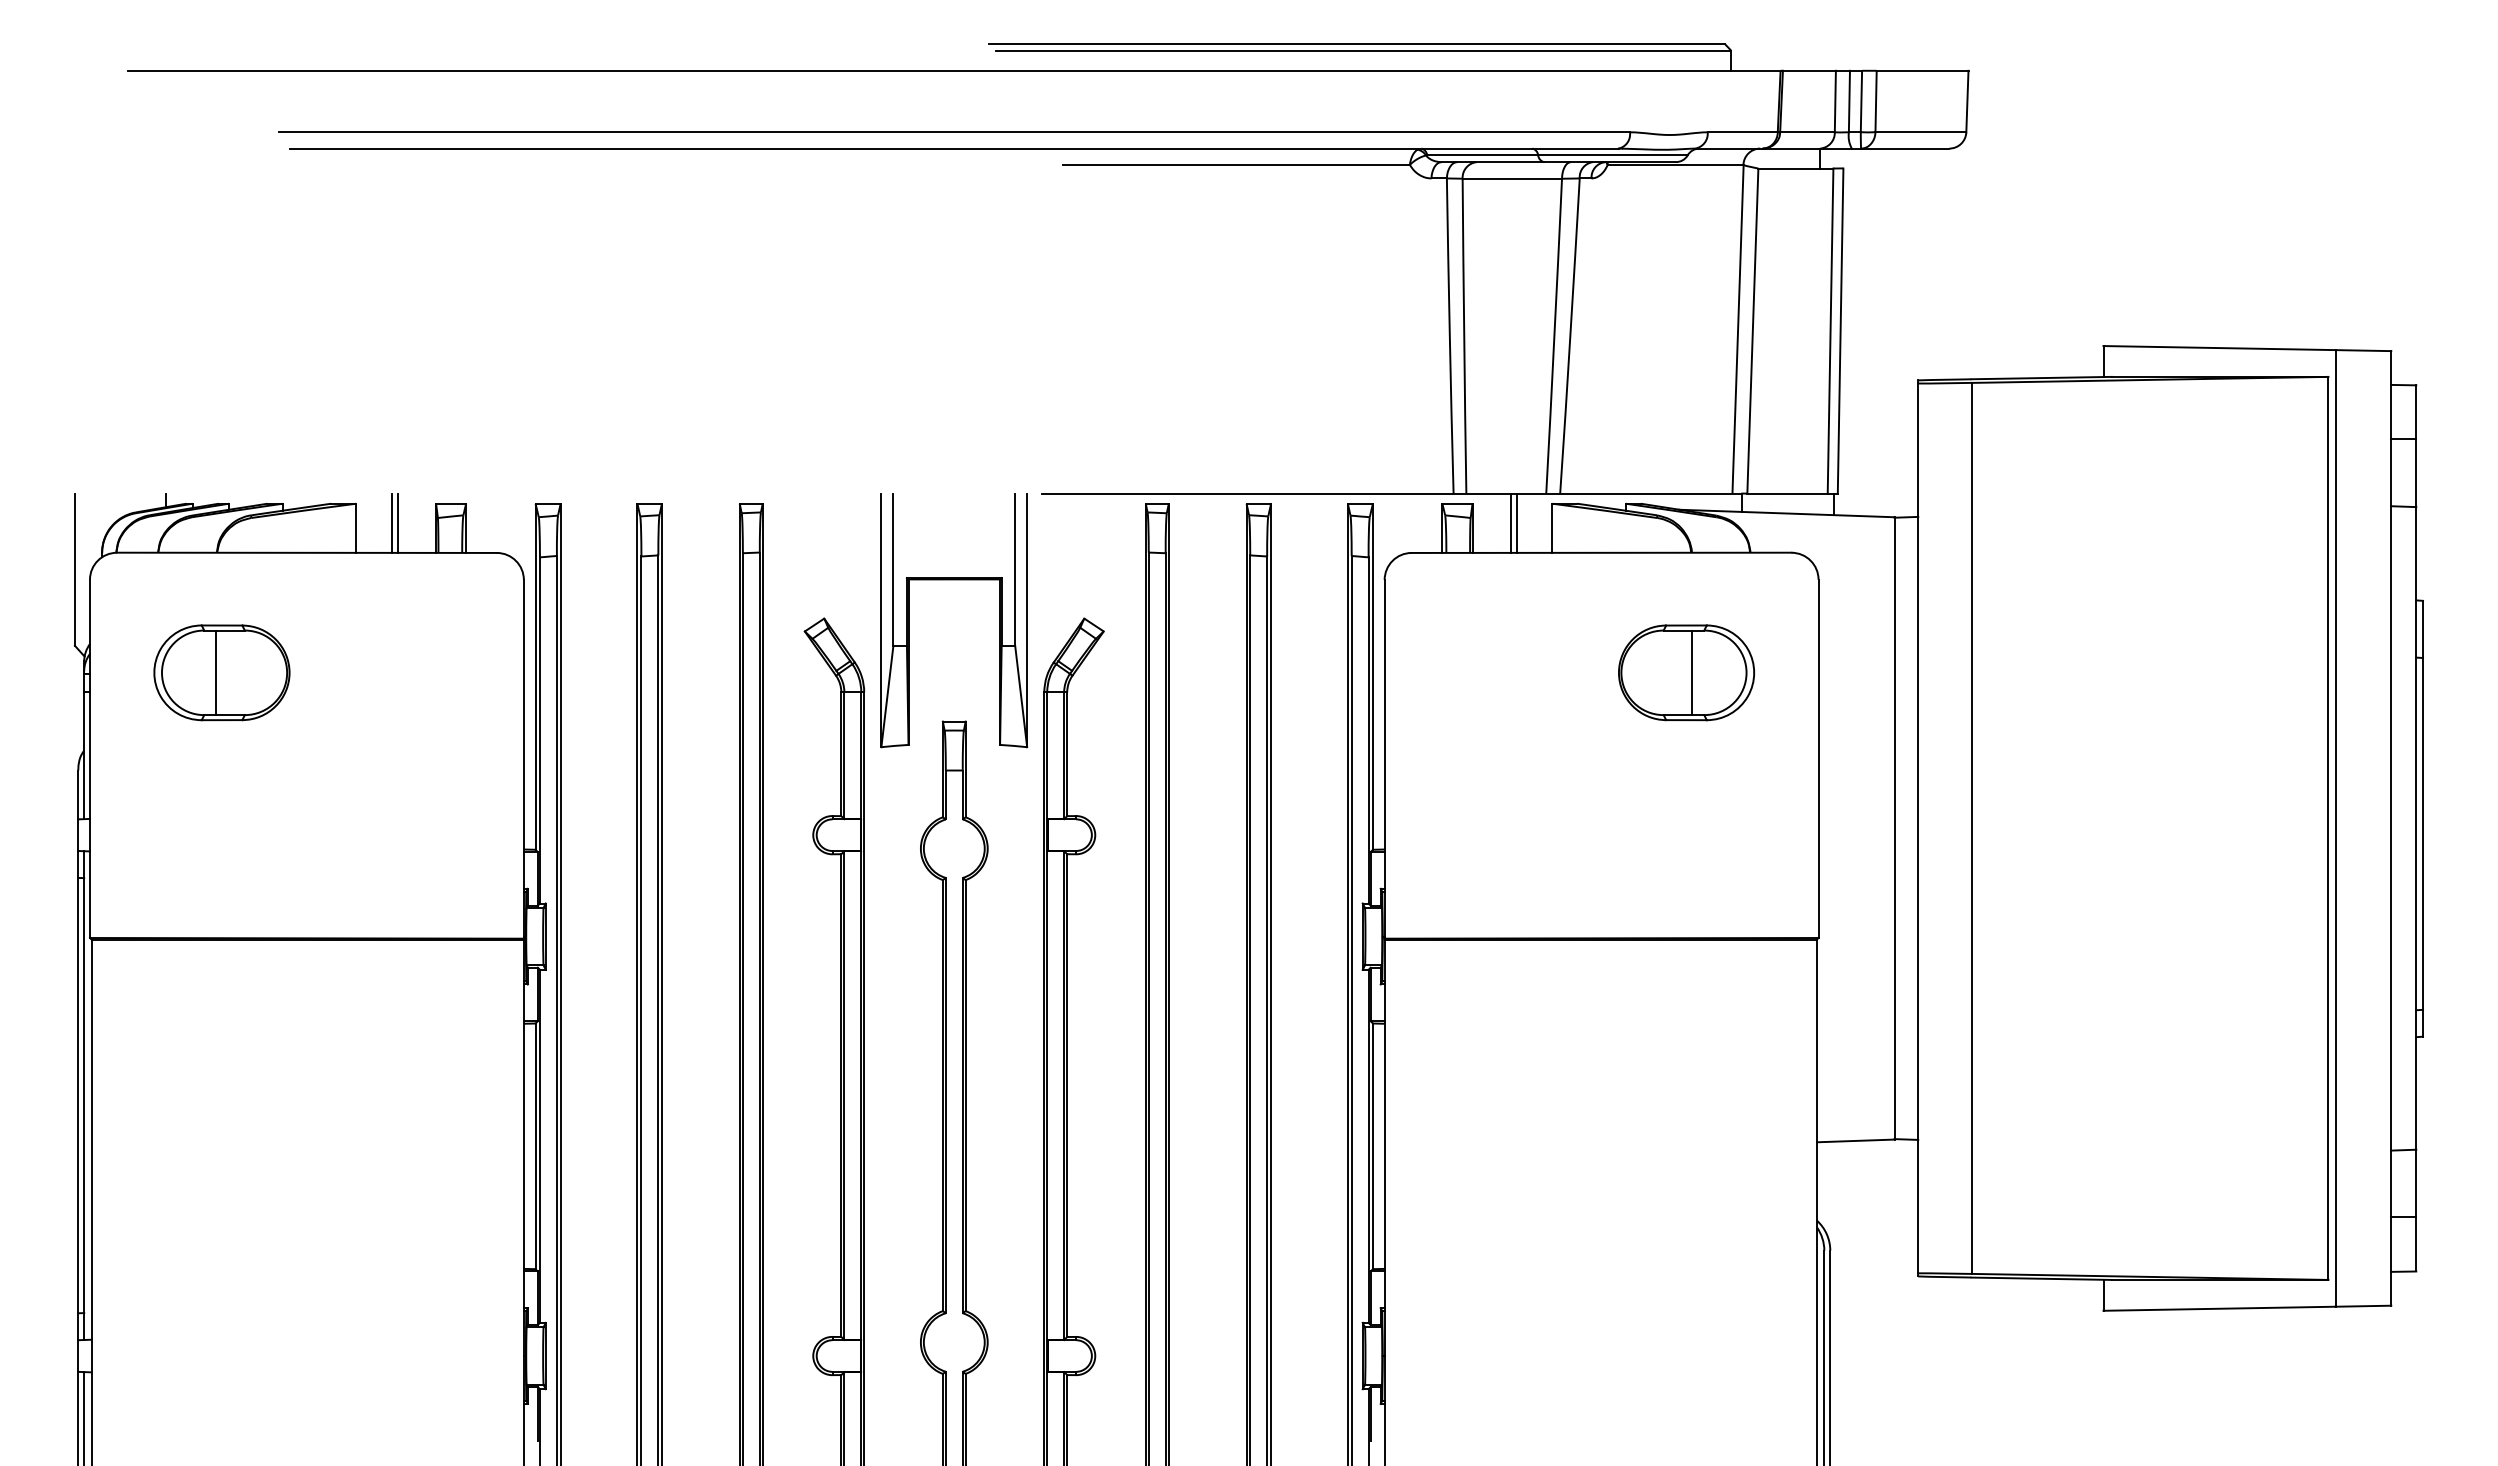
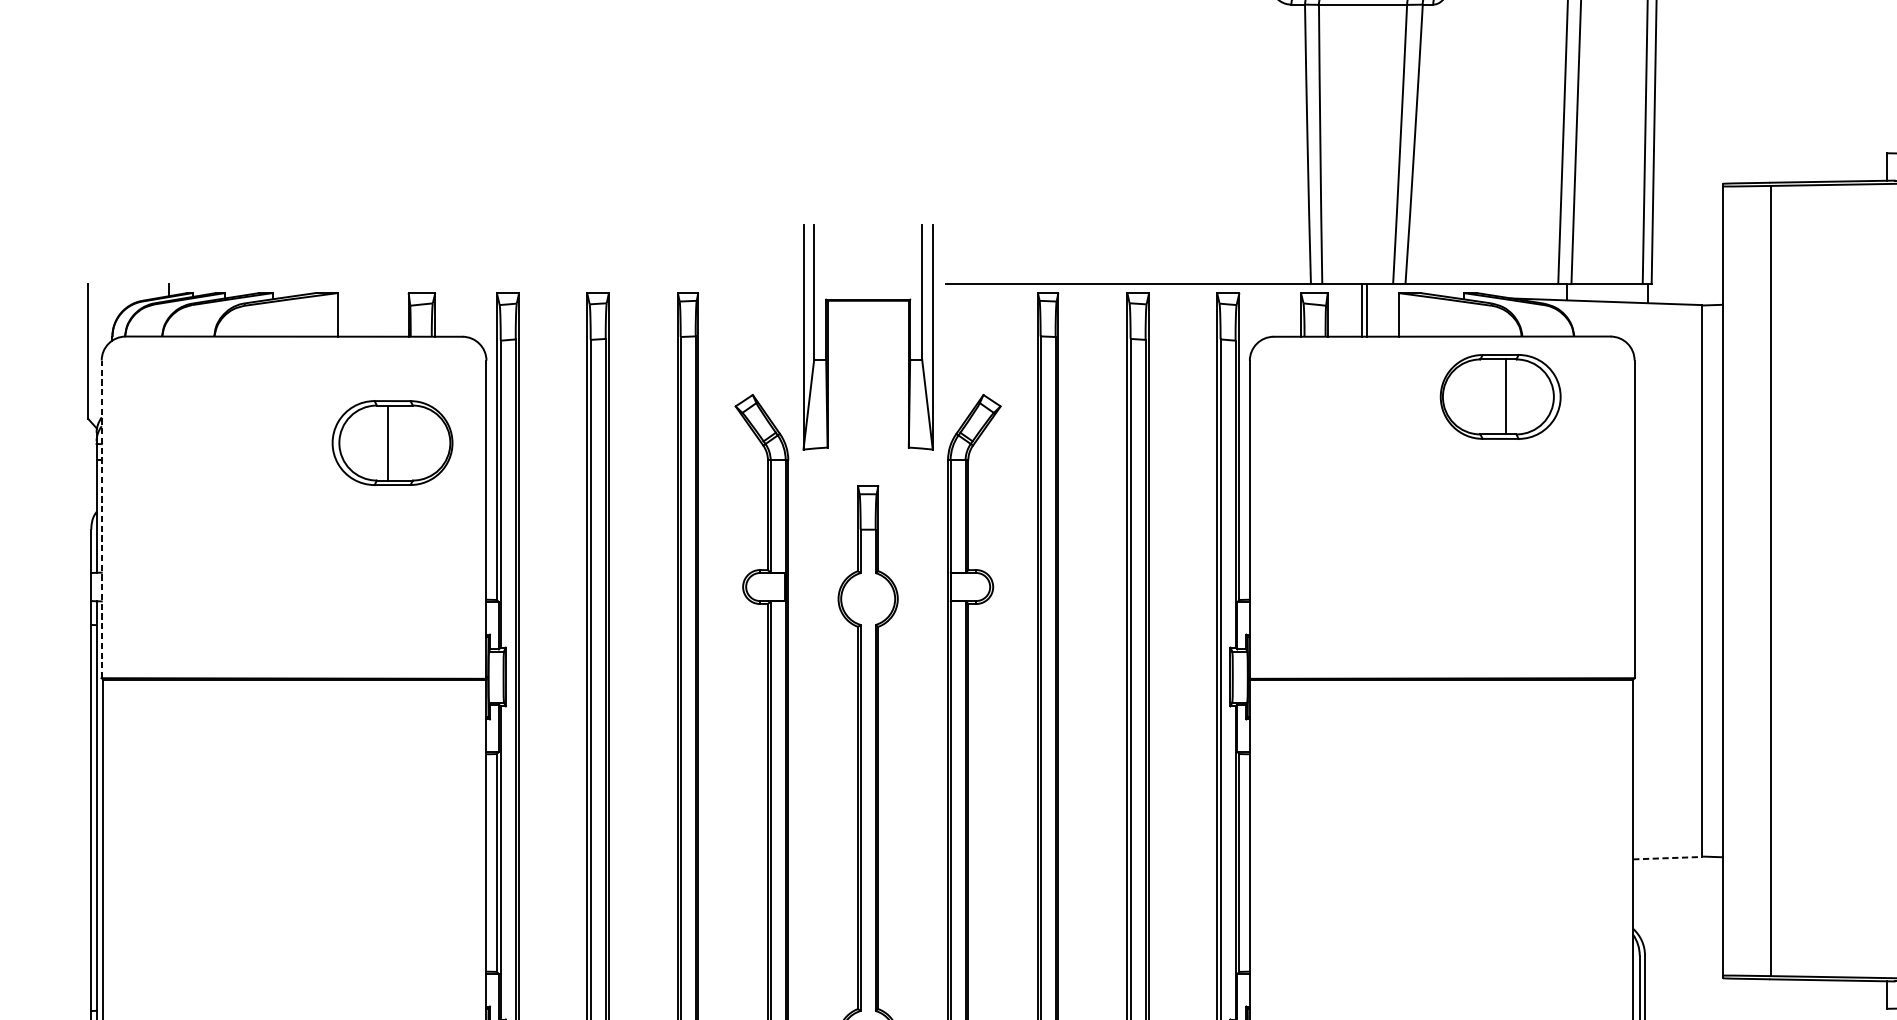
line: (391, 522) -> (369, 309), removed
line: (397, 522) -> (374, 309), removed
part: (954, 580) -> (868, 301), moved
part: (221, 672) -> (392, 442), moved
part: (1686, 672) -> (1500, 396), moved
line: (90, 758) -> (102, 519), solid -> dashed
line: (1855, 1140) -> (1667, 857), solid -> dashed

